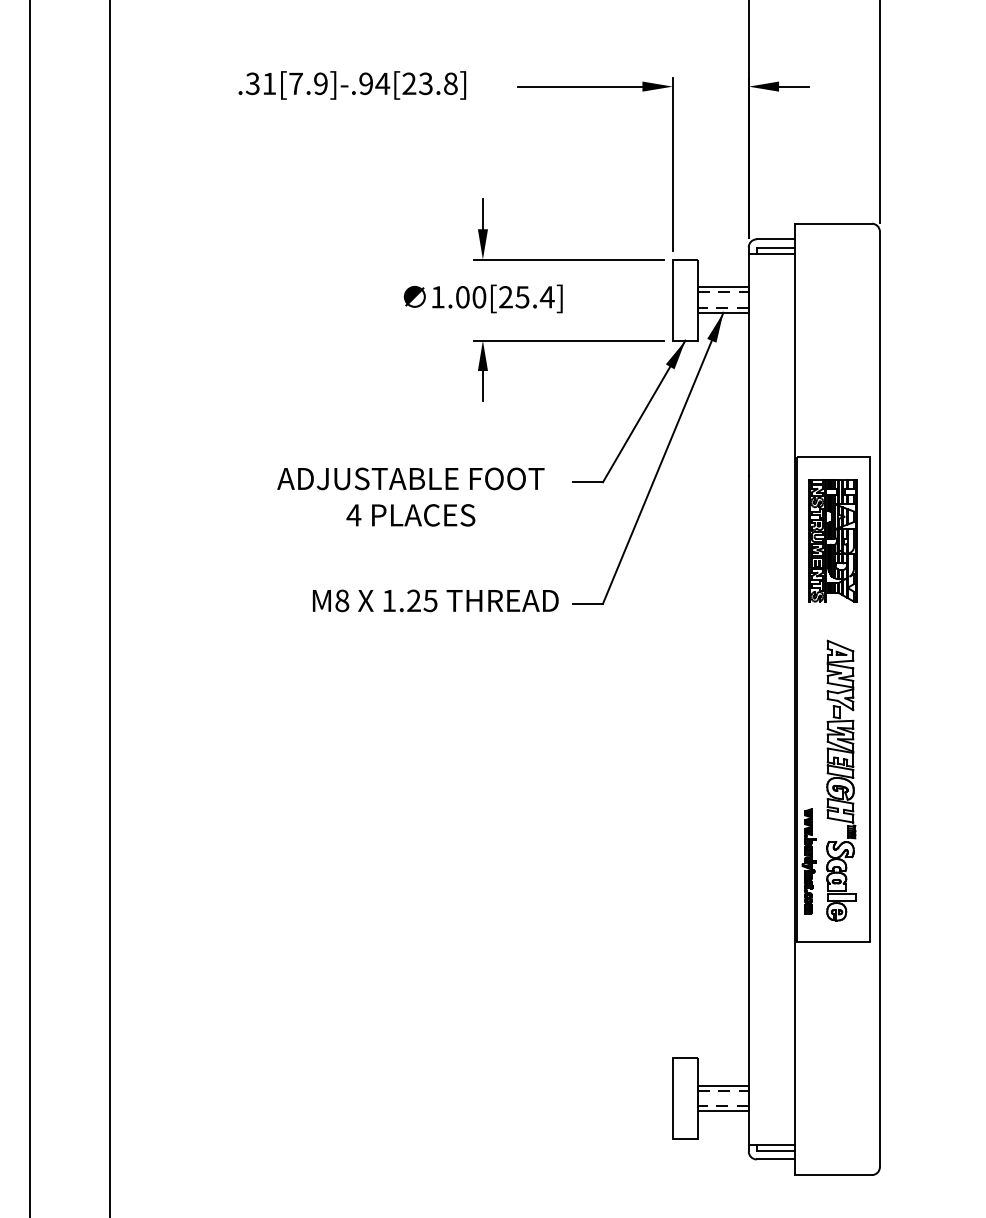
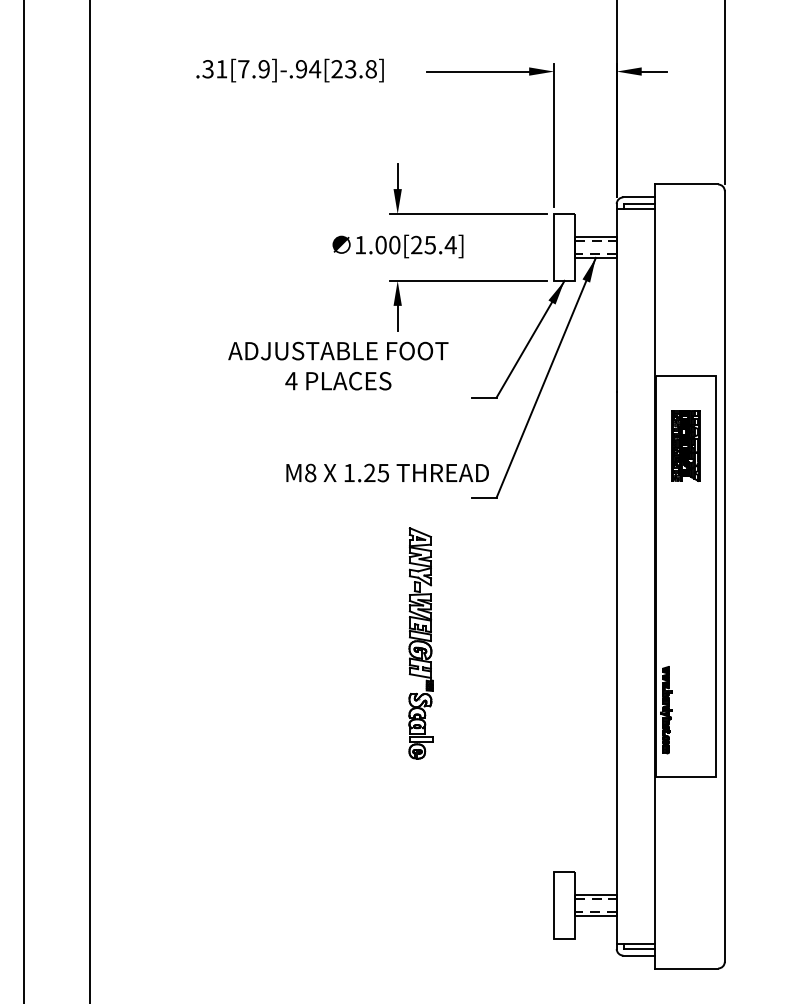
text: (410, 496) -> (338, 365), moved
part: (832, 540) -> (685, 445), size x0.7
text: (435, 600) -> (387, 472), moved
part: (841, 780) -> (421, 643), moved

